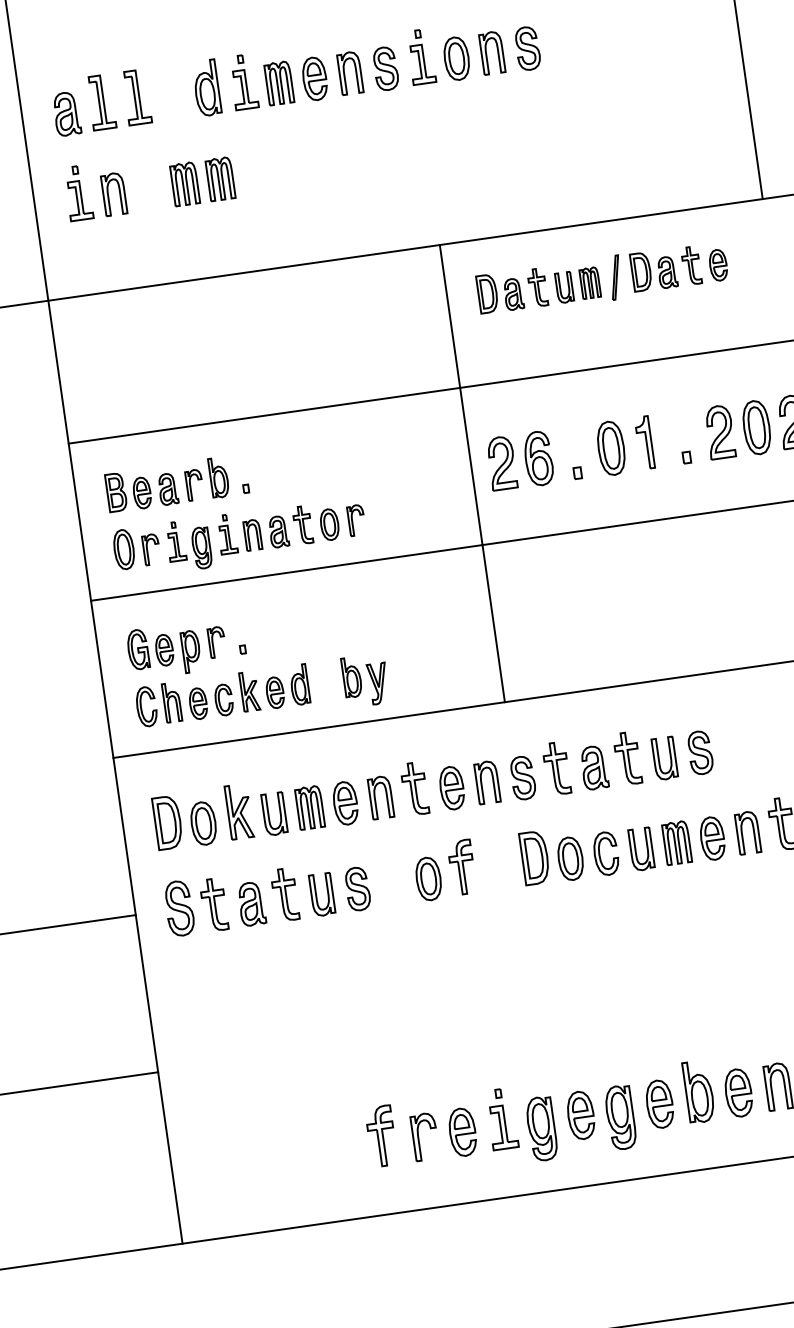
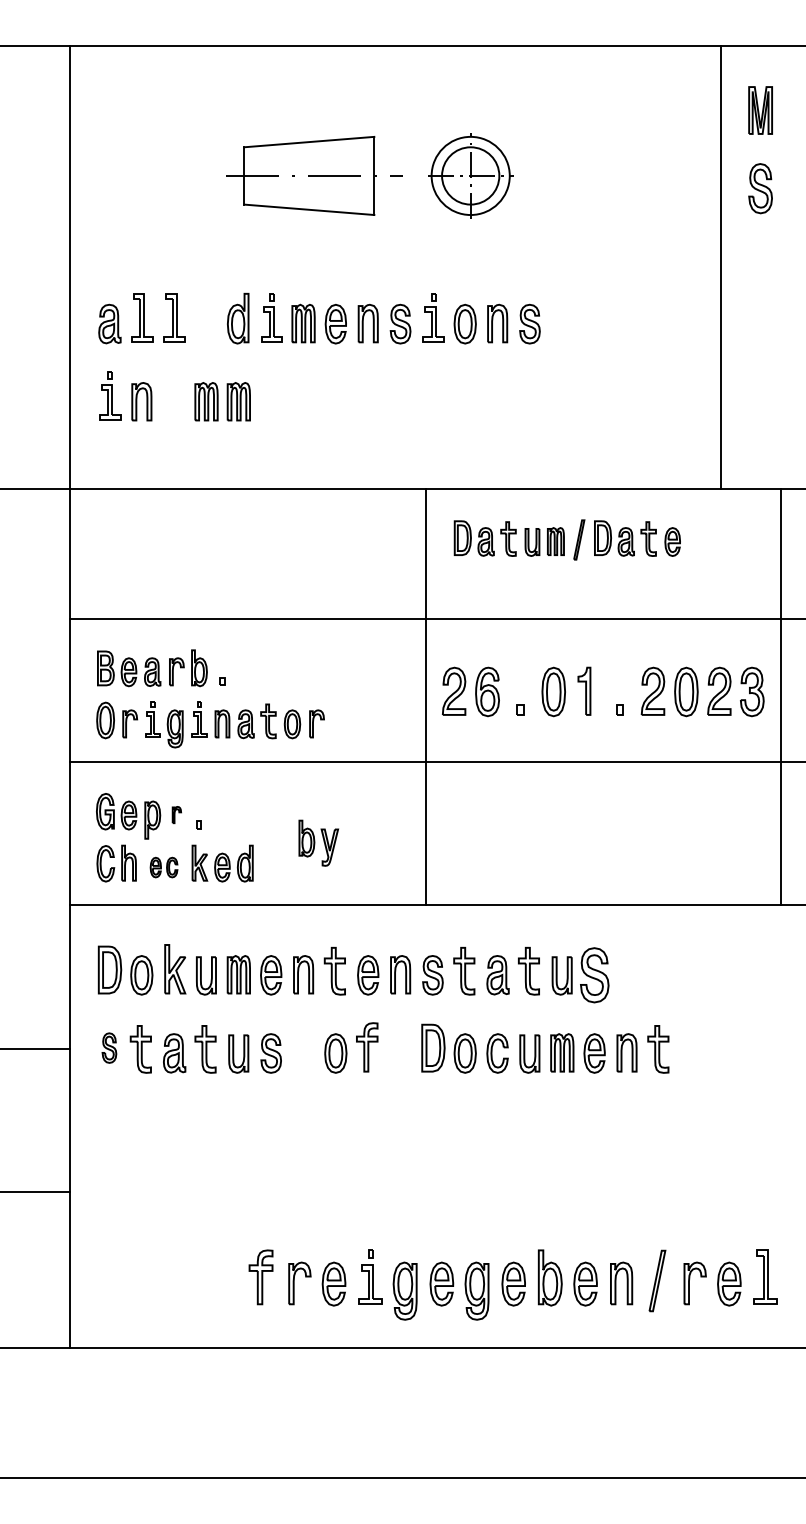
part: (216, 641) -> (176, 814), size x0.6
part: (365, 679) -> (318, 842), moved
part: (210, 701) -> (163, 867), size x0.7
part: (700, 753) -> (594, 975), size x1.4
part: (179, 907) -> (109, 1047), size x0.6

